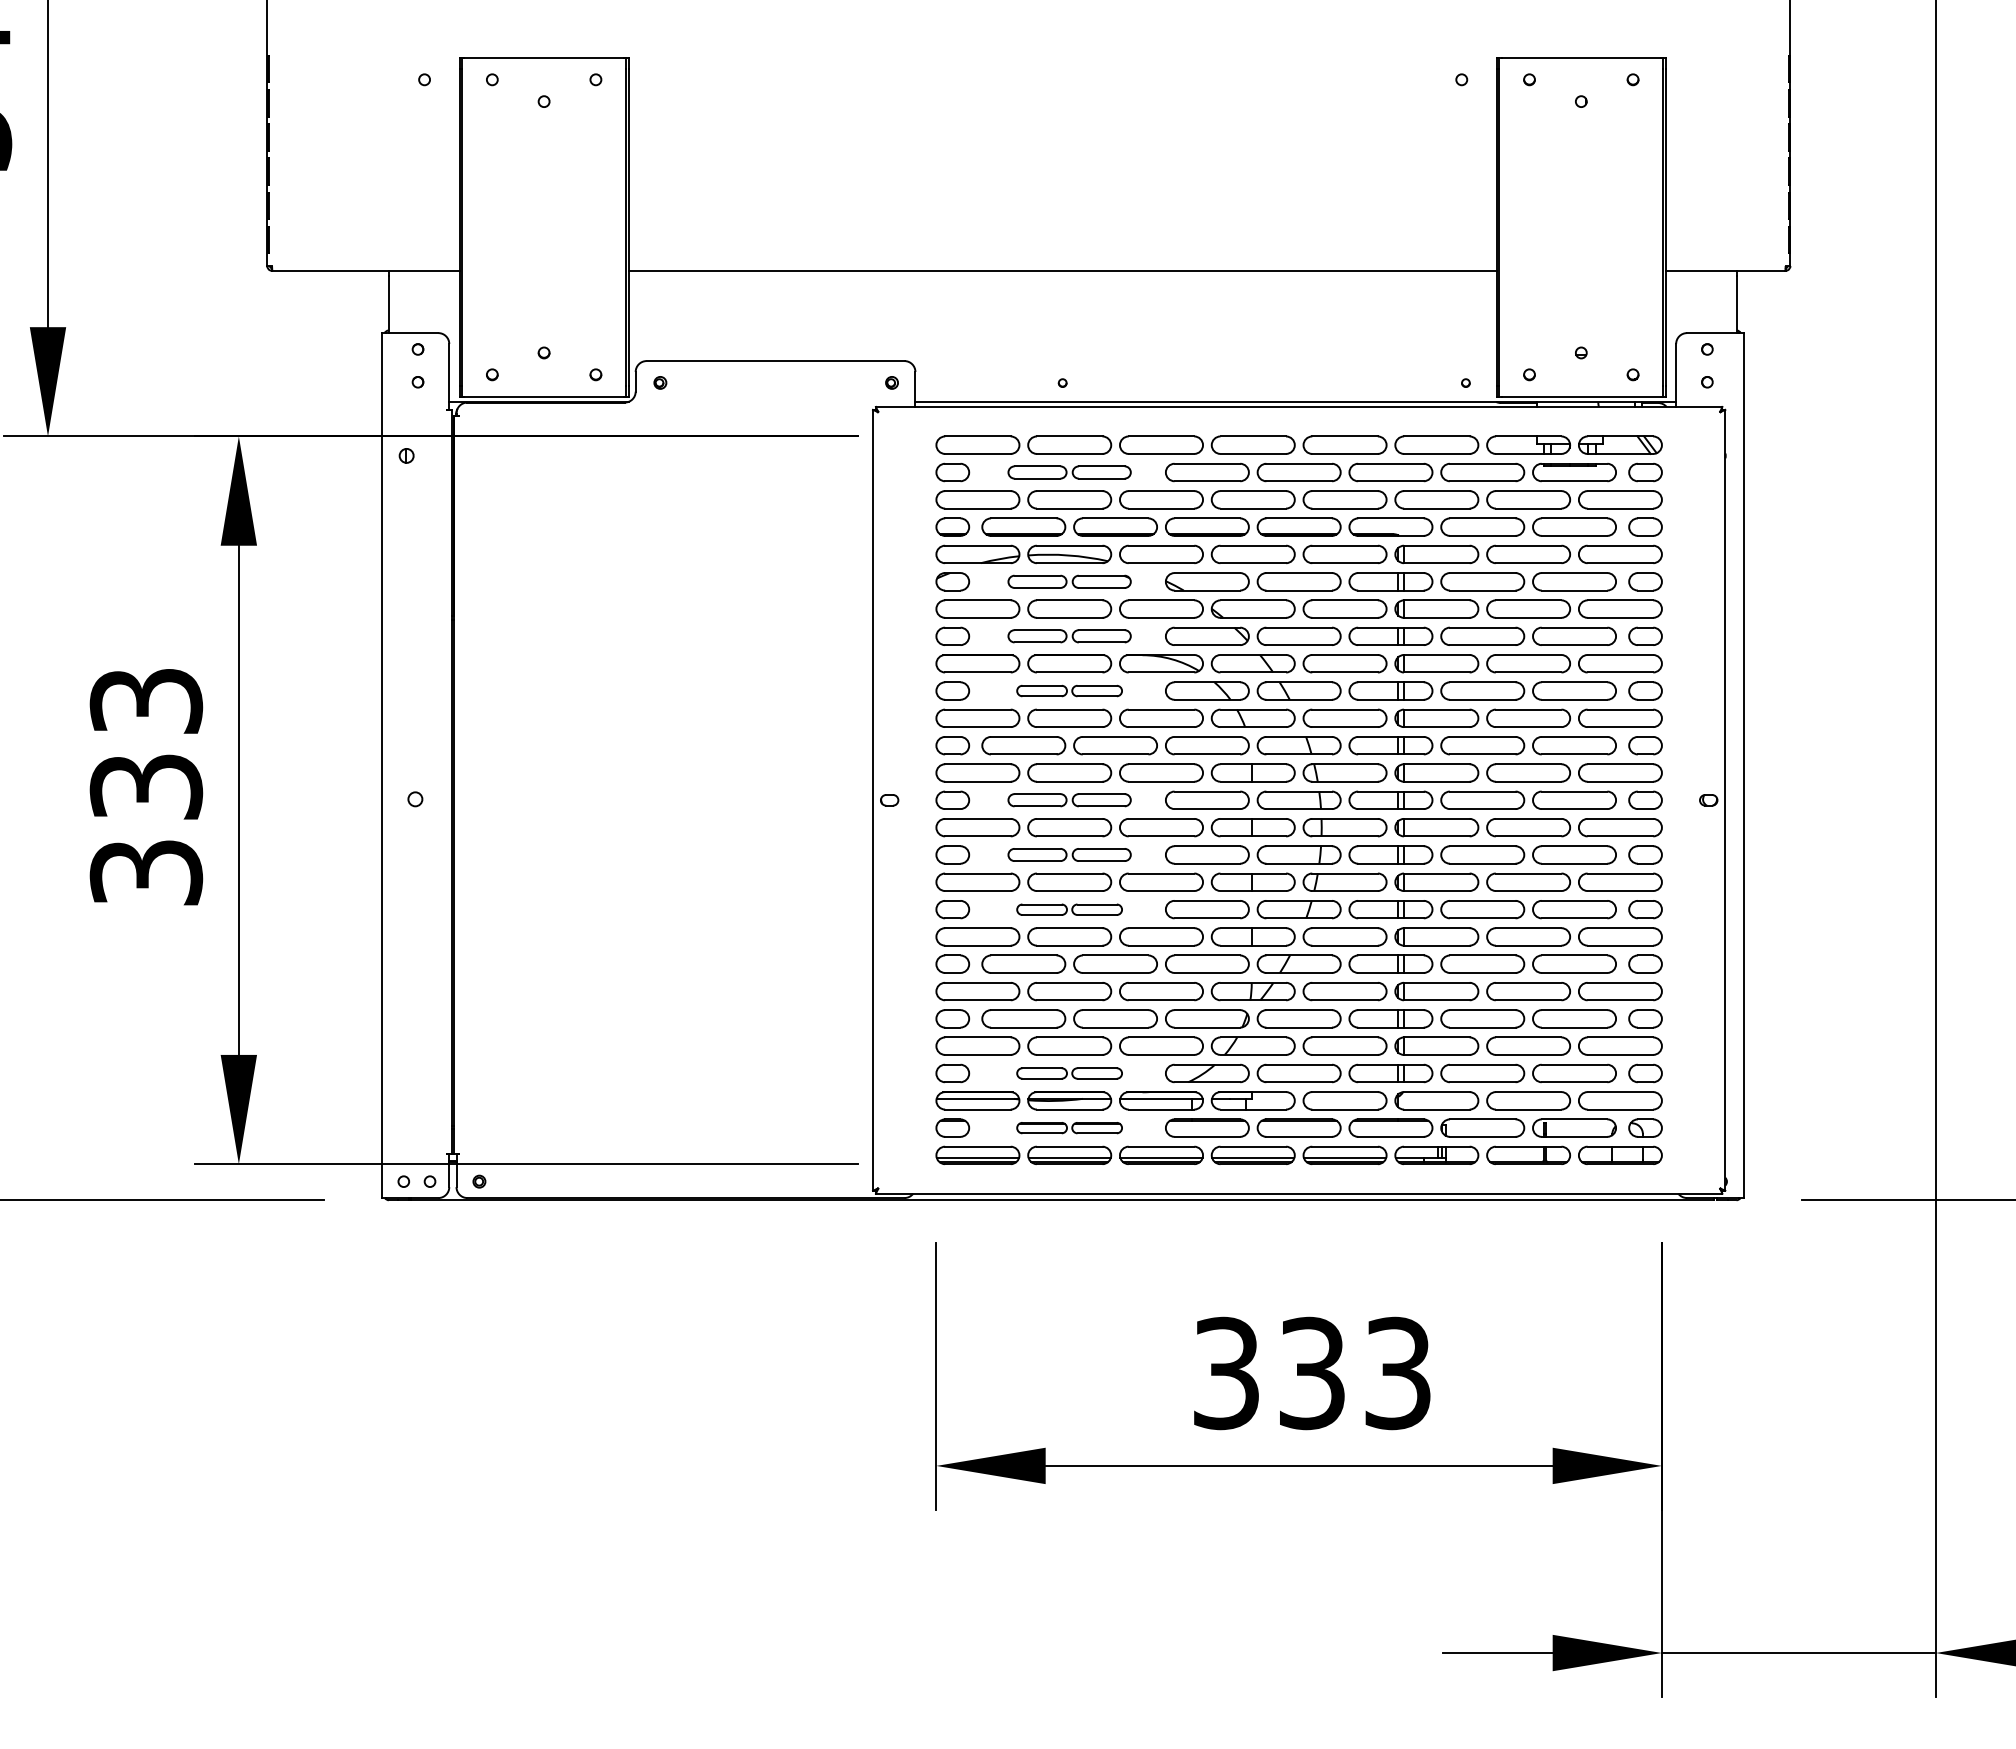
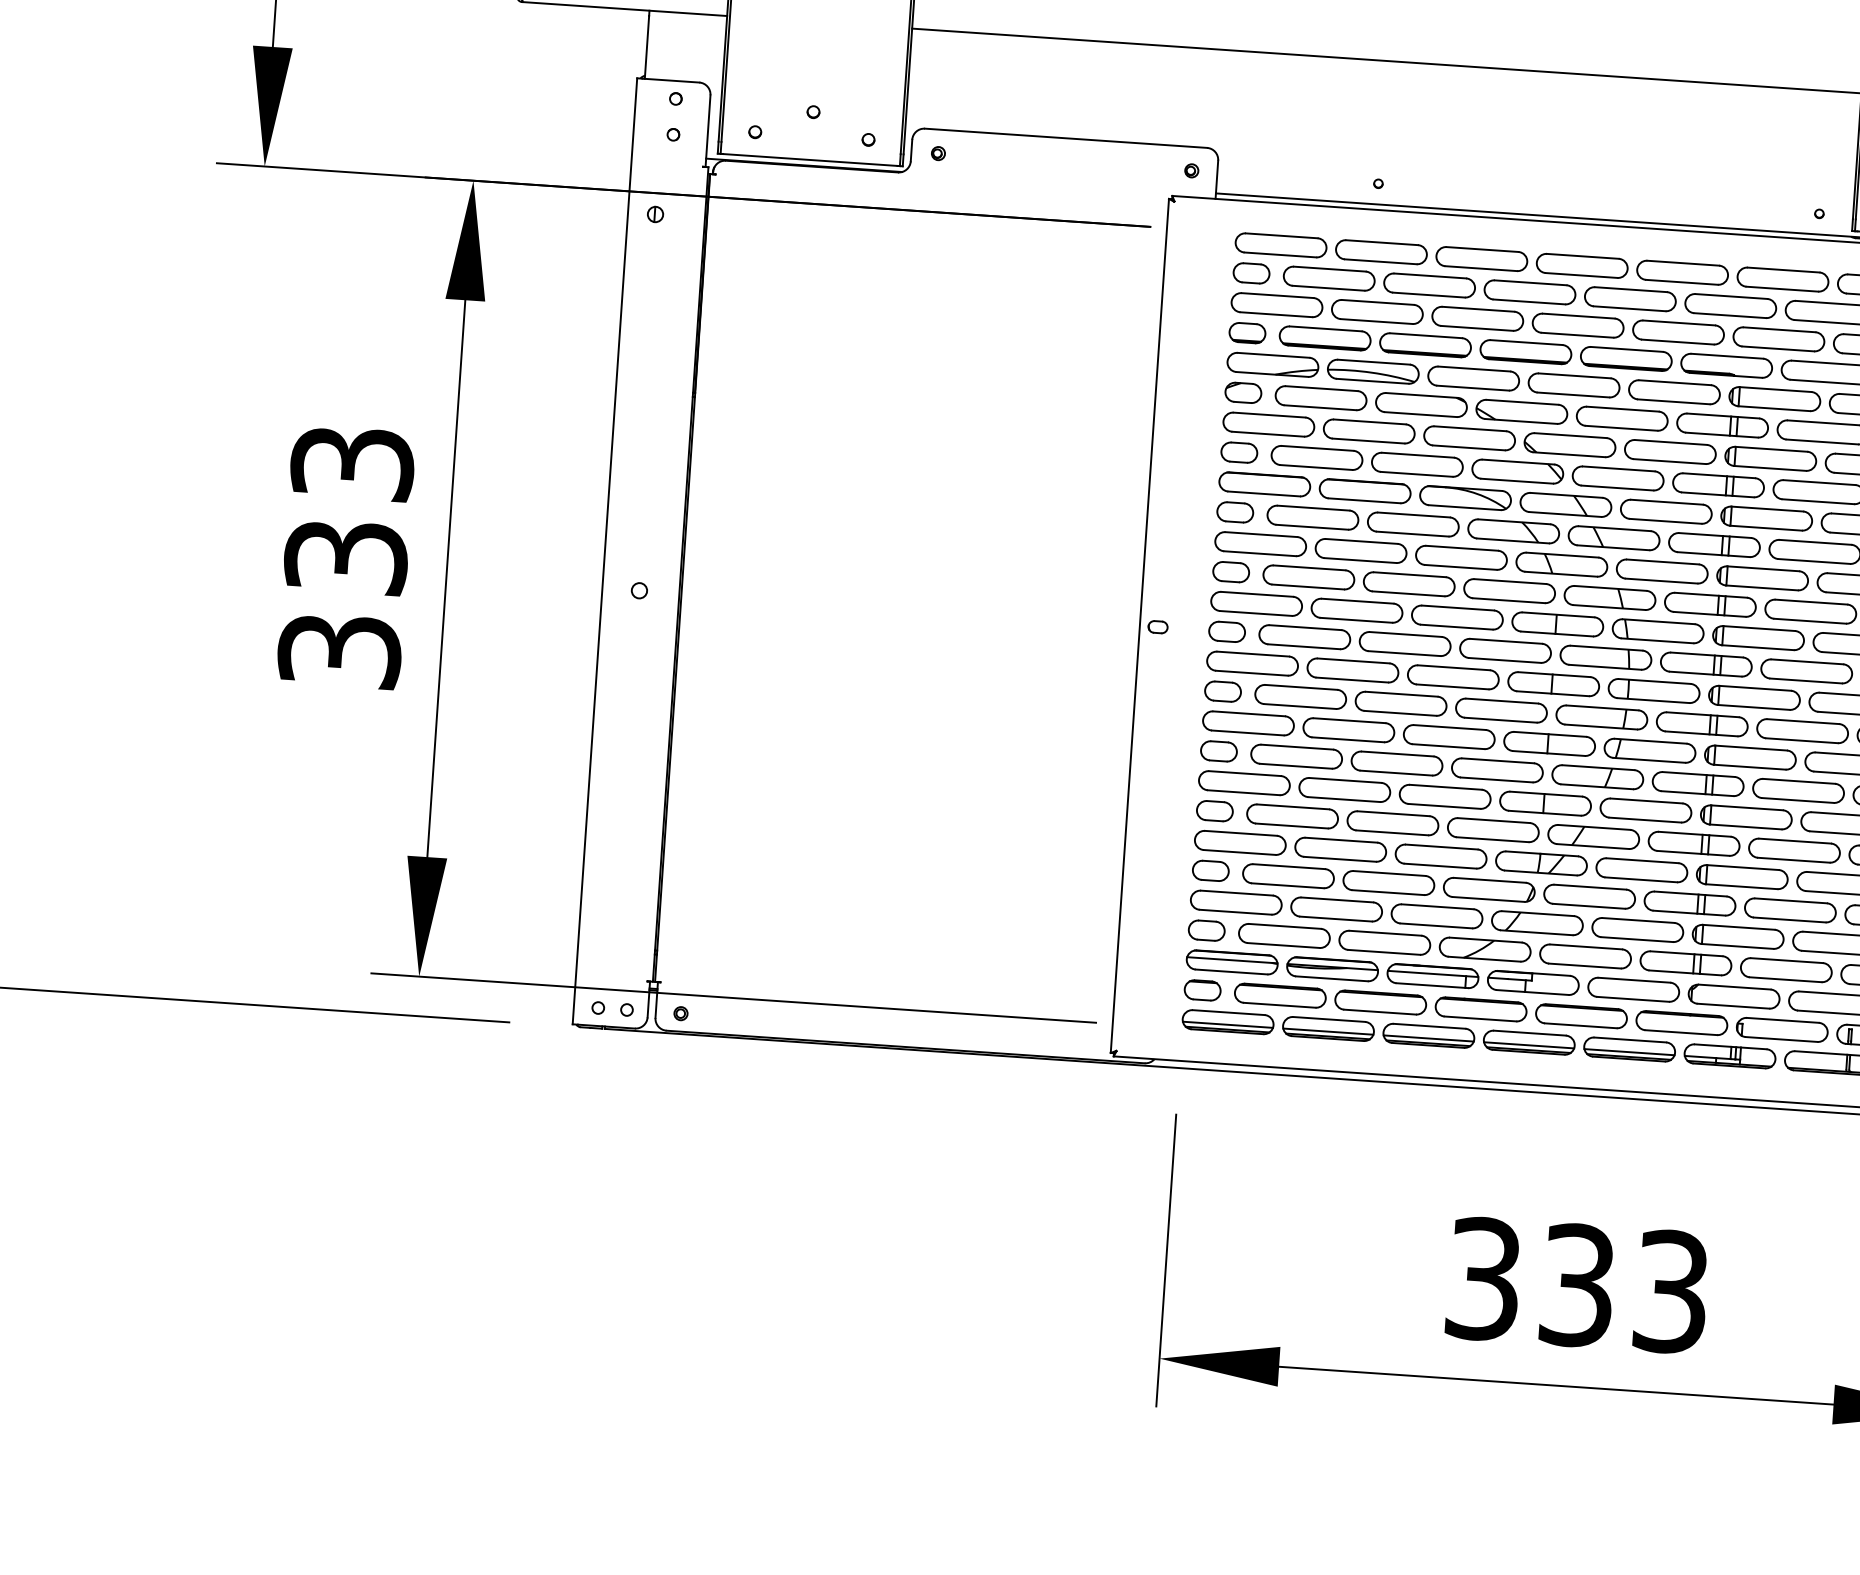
part: (1069, 472) -> (1379, 282), size x1.43
part: (1069, 581) -> (1371, 401), size x1.43
part: (1069, 635) -> (1367, 460), size x1.43
part: (1069, 690) -> (1362, 520), size x1.67
part: (1069, 799) -> (1354, 639), size x1.43
part: (1069, 854) -> (1350, 699), size x1.43
part: (1069, 909) -> (1346, 760), size x1.67
part: (1069, 1073) -> (1334, 939), size x1.67
part: (1069, 1127) -> (1330, 998), size x1.67

